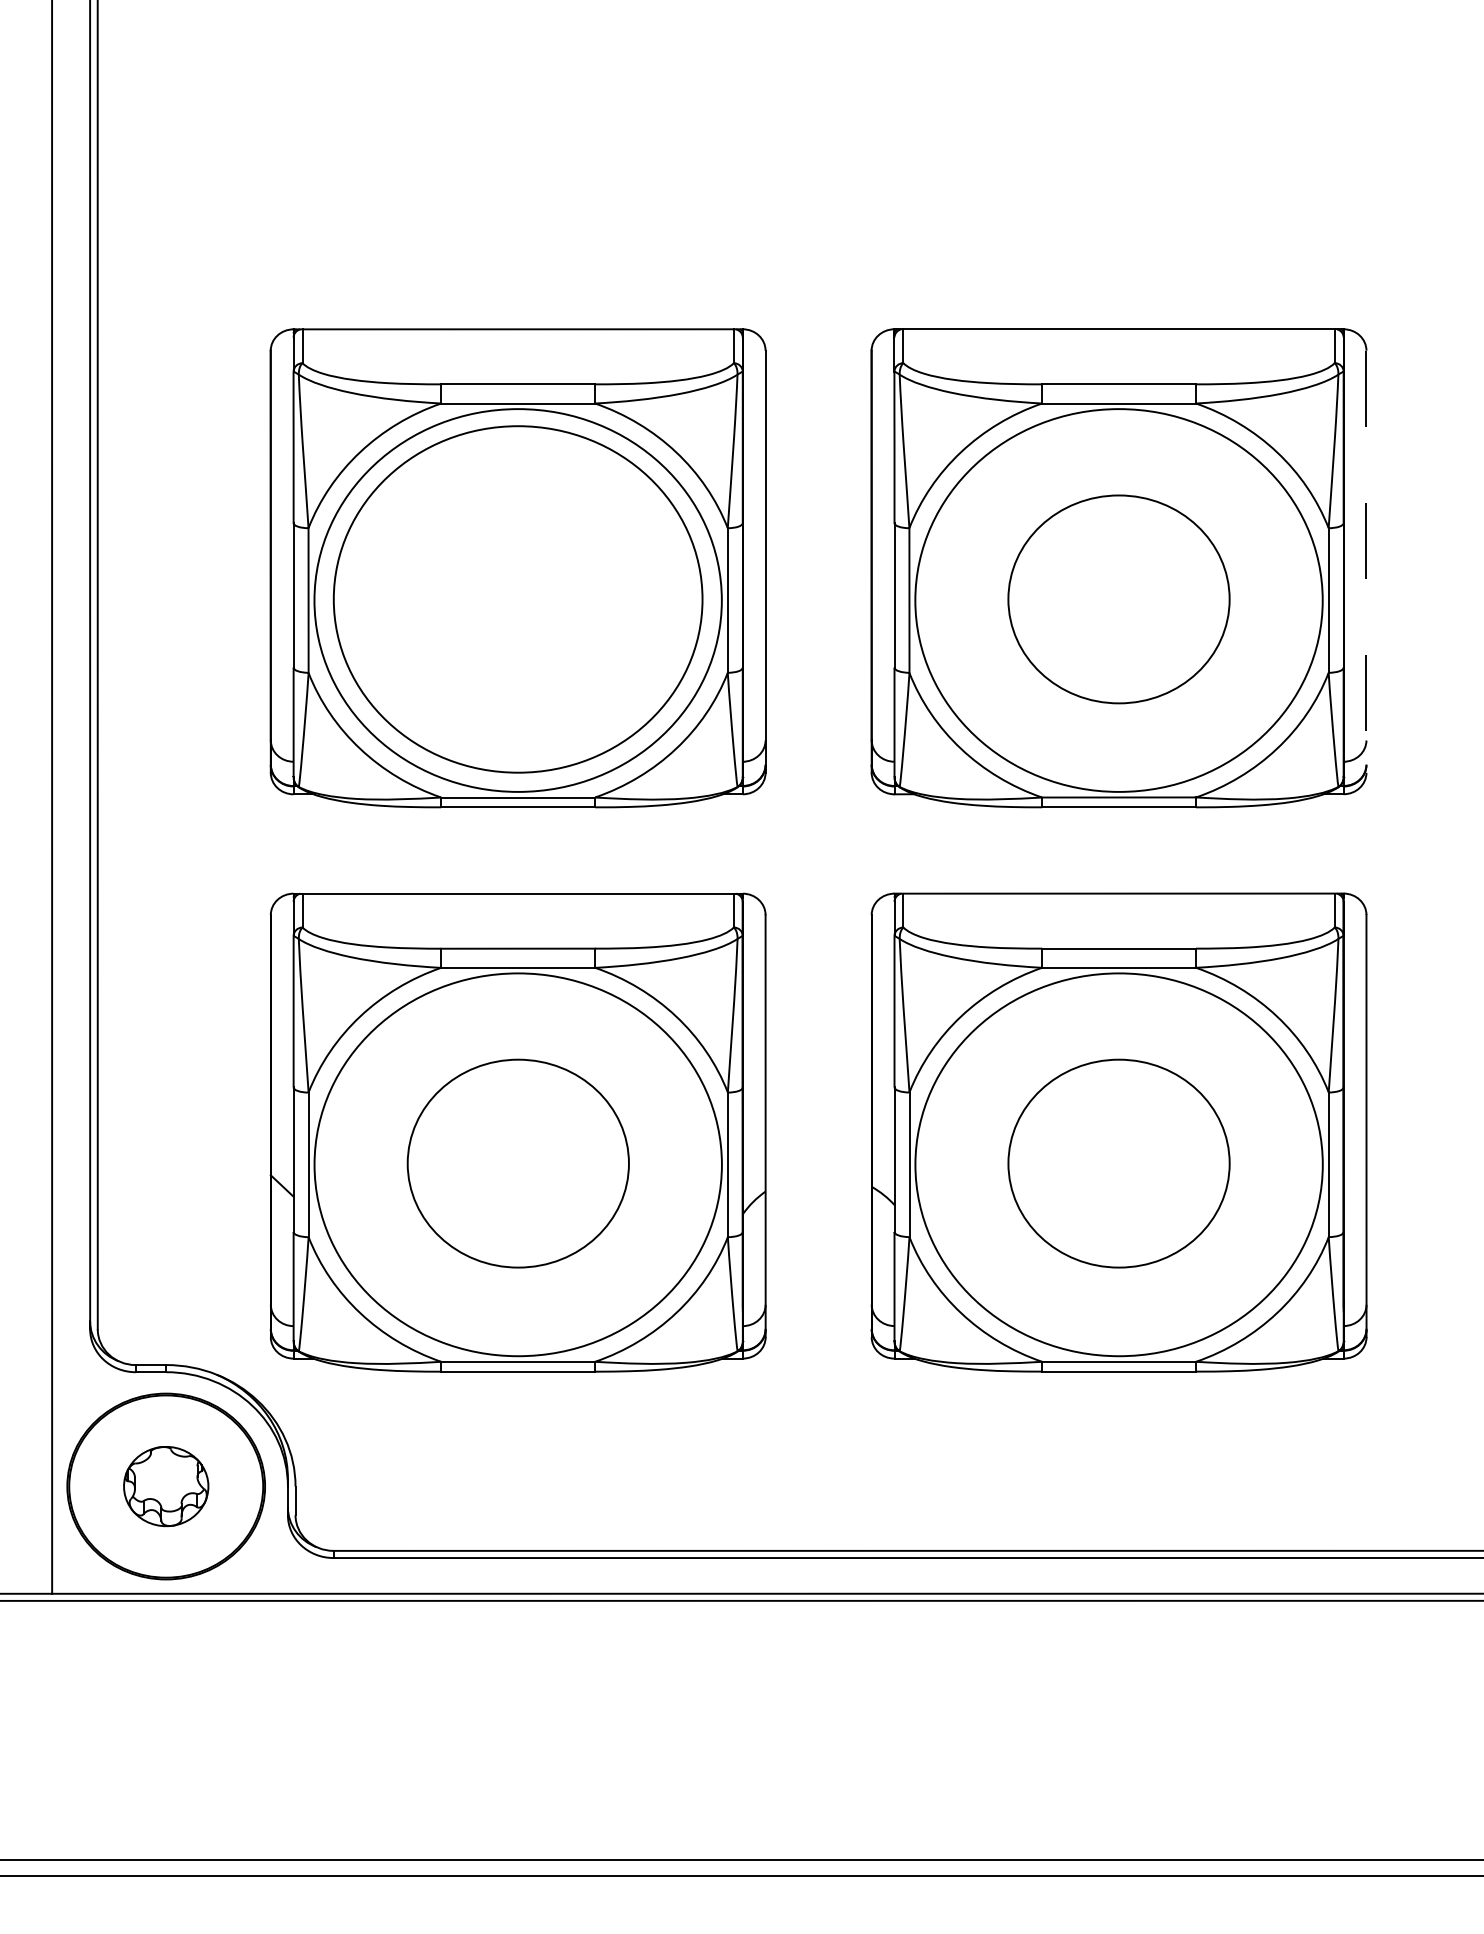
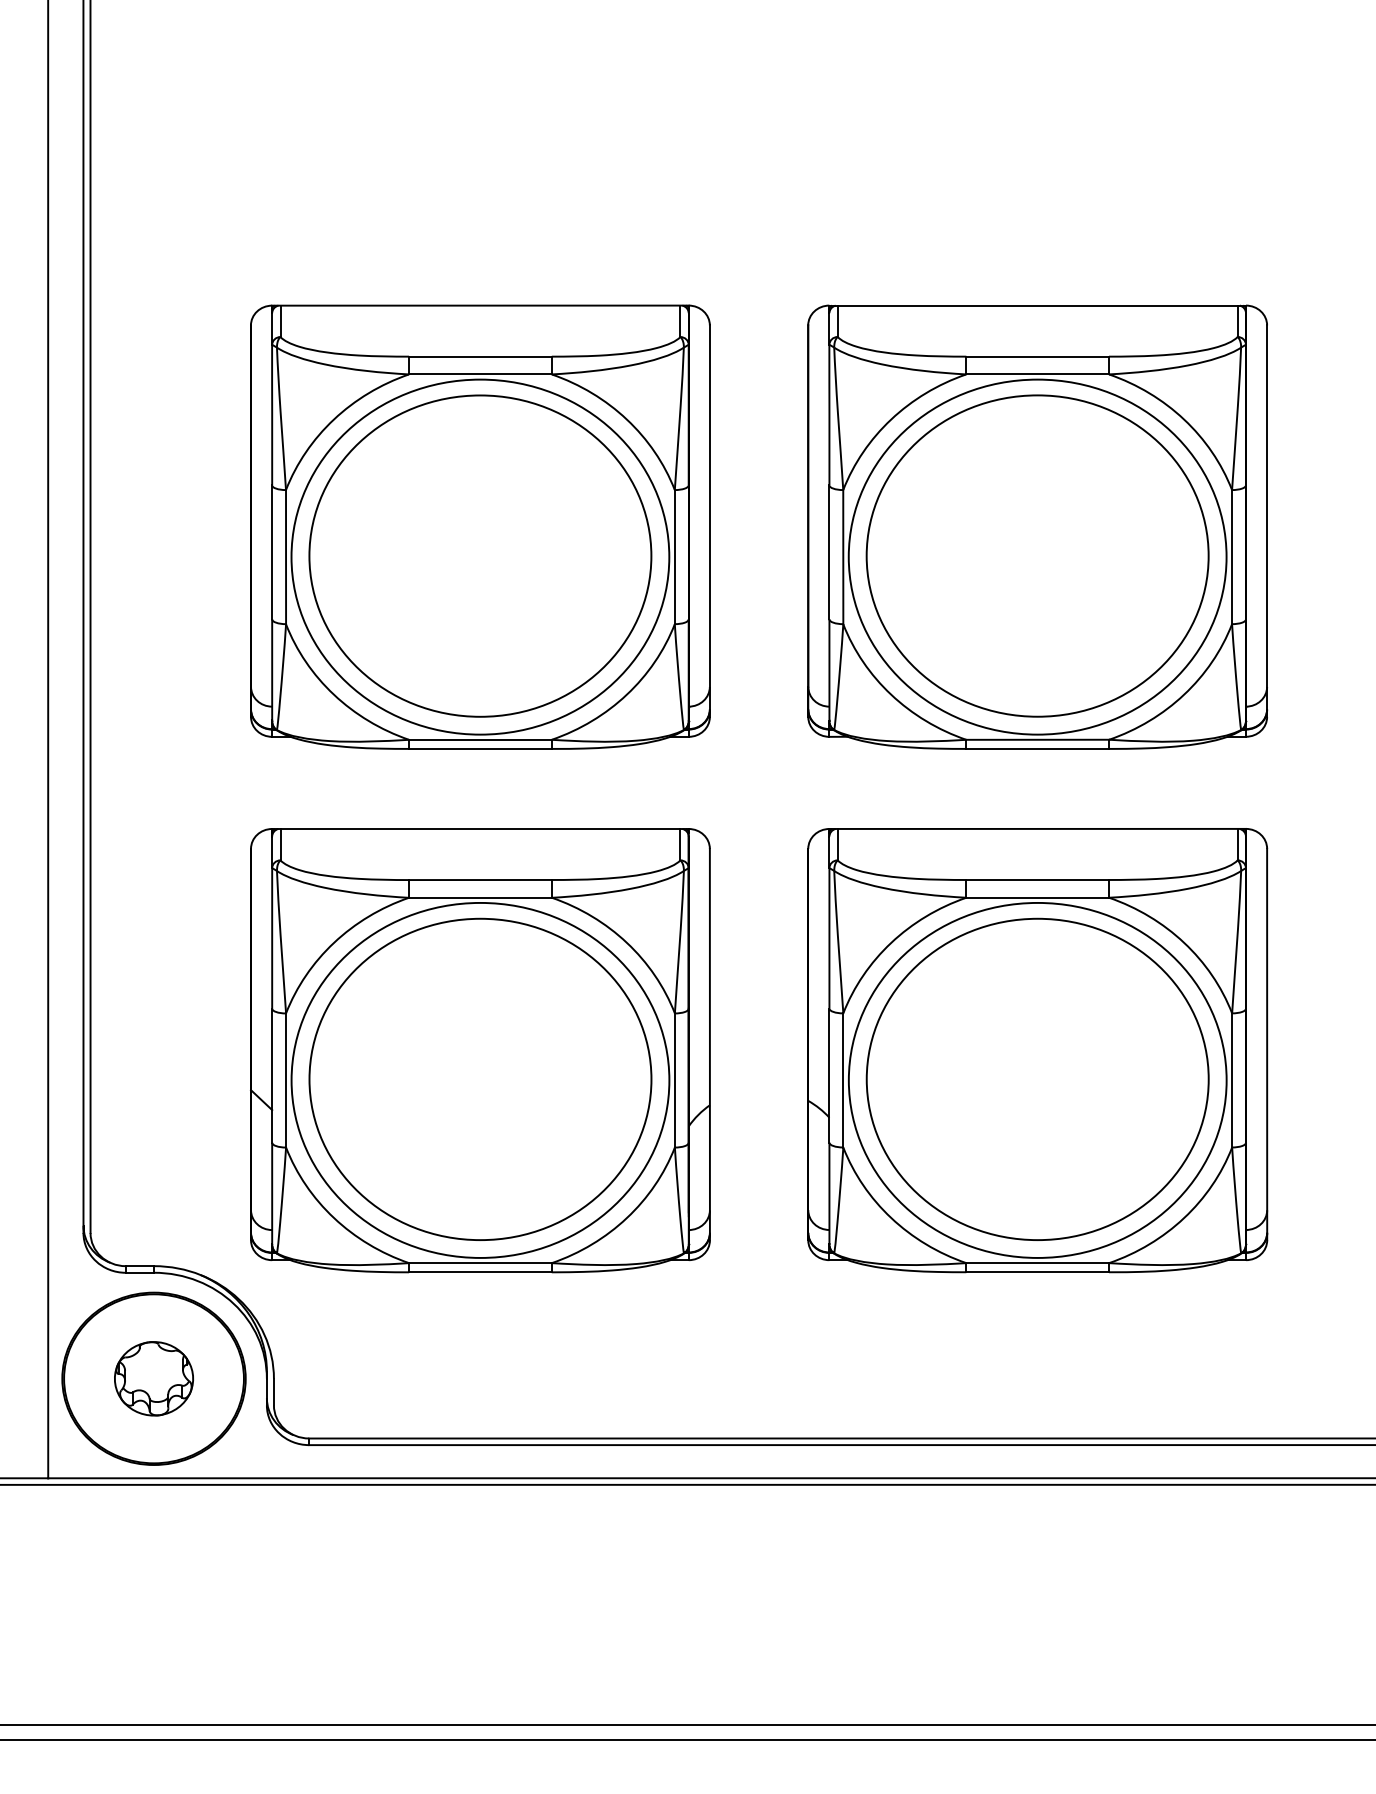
line: (1366, 562) -> (1267, 521), dashed -> solid
part: (1118, 599) -> (1037, 556), size x1.67
part: (518, 1163) -> (480, 1079), size x1.67
part: (1118, 1163) -> (1037, 1079), size x1.67

